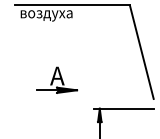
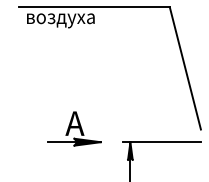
part: (57, 79) -> (74, 128), moved

